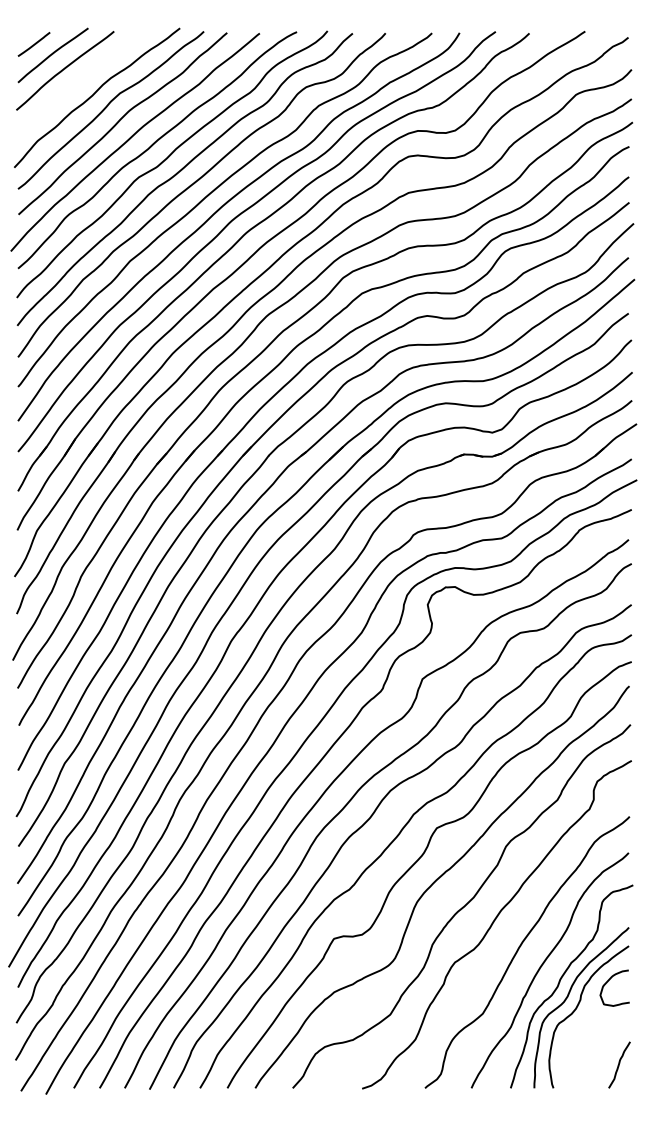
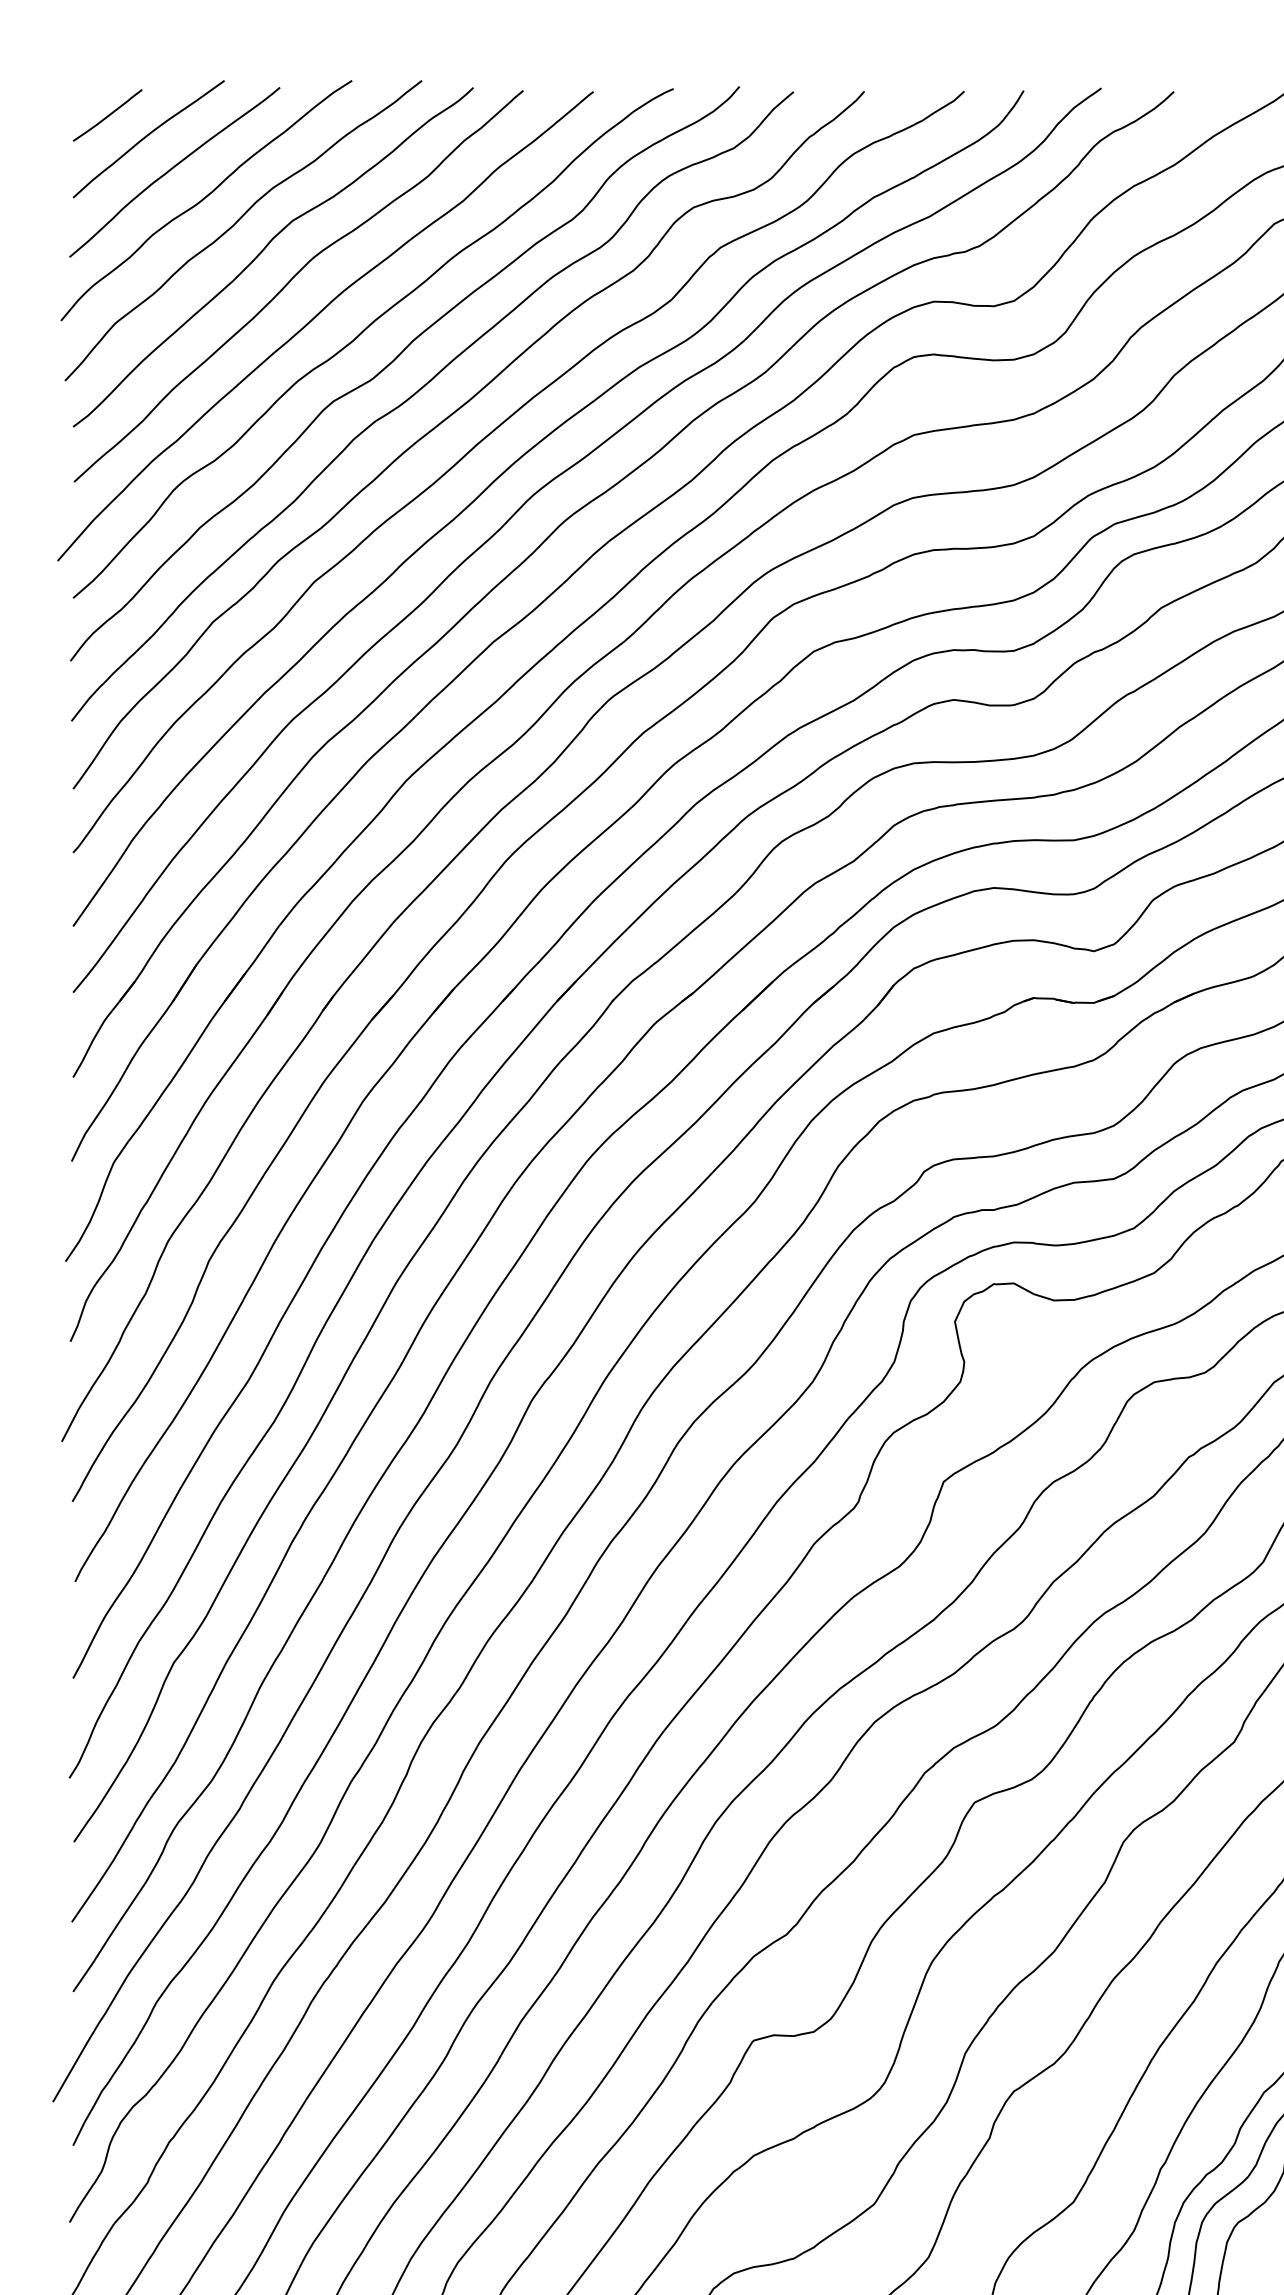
curve: (79, 83) -> (205, 199), added

